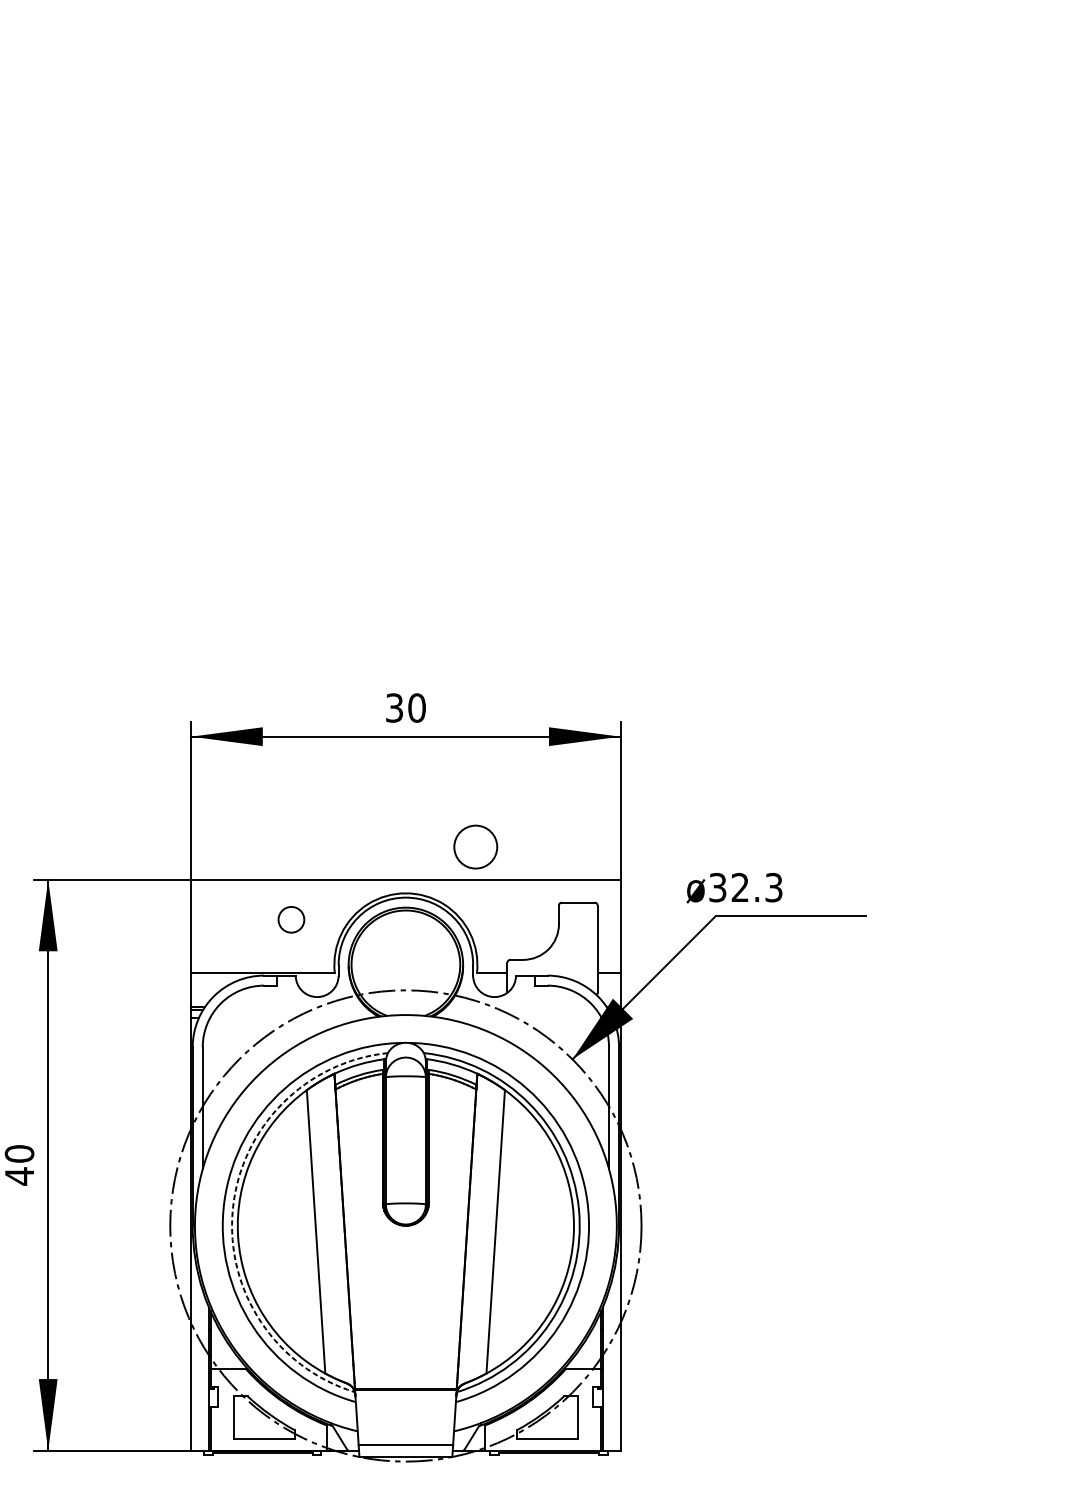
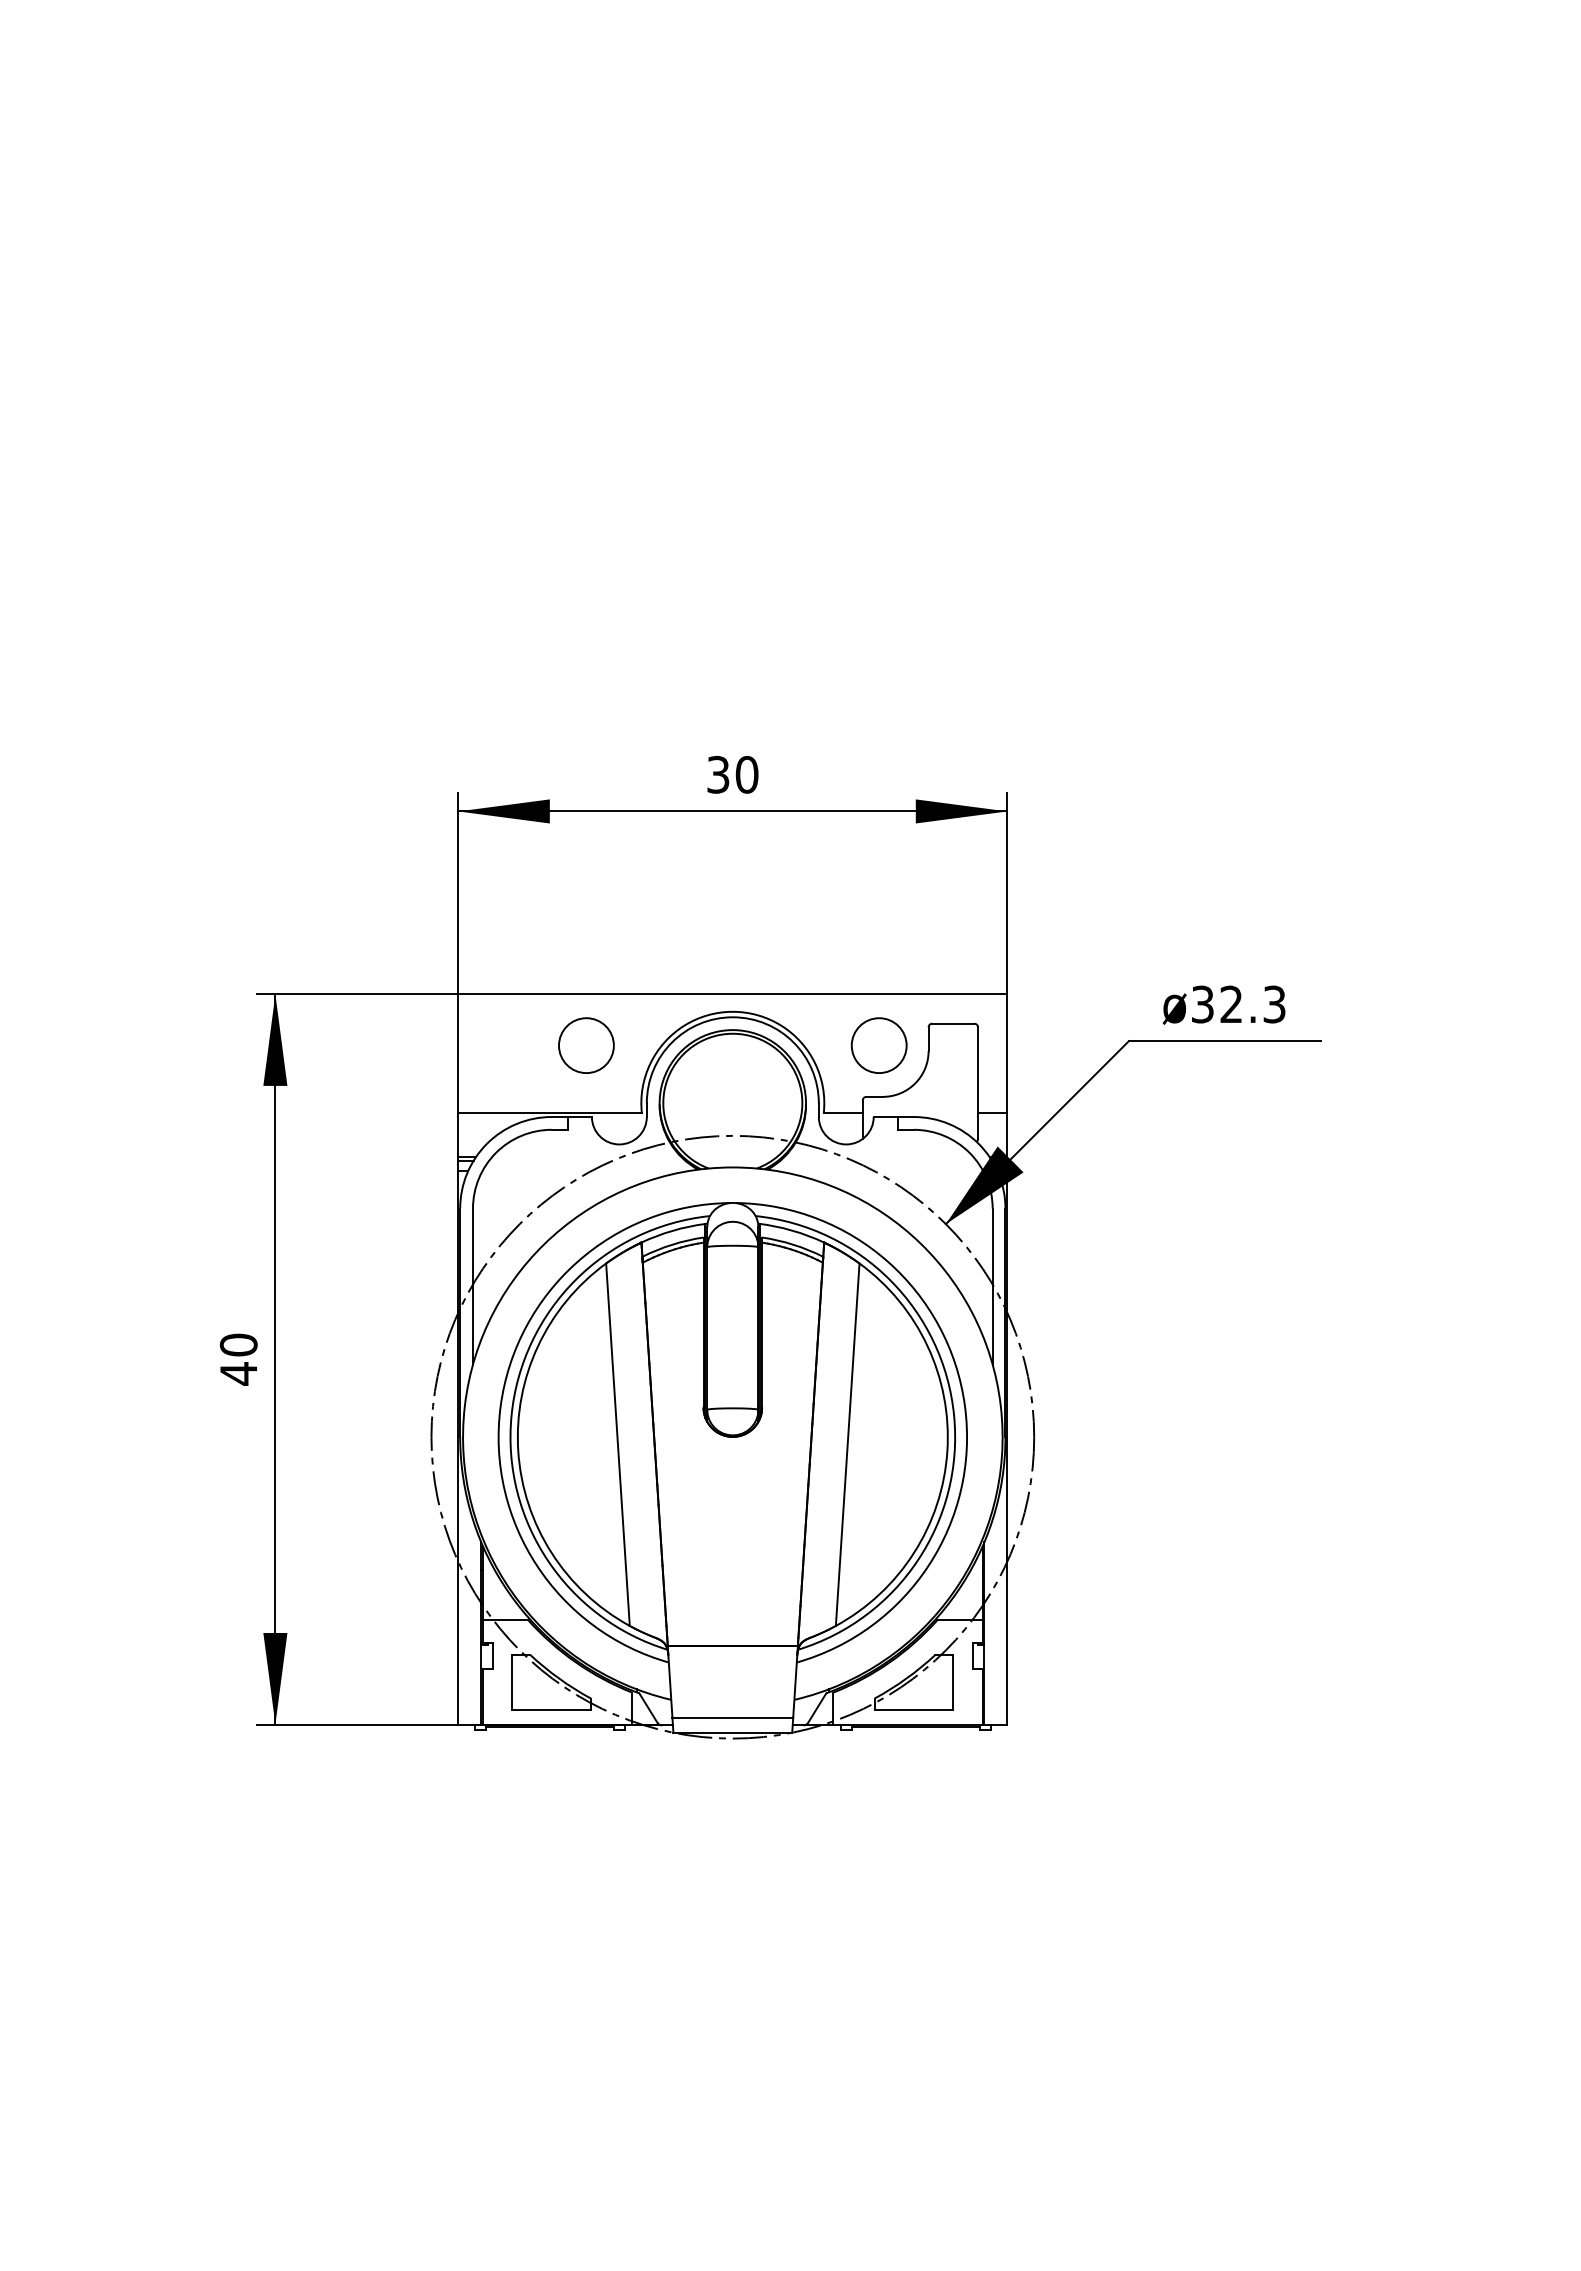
circle: (475, 846) -> (878, 1045), moved
text: (734, 887) -> (1223, 1004), moved
circle: (291, 919) -> (586, 1045), size x1.67
arc: (232, 1209) -> (511, 1415), dashed -> solid

